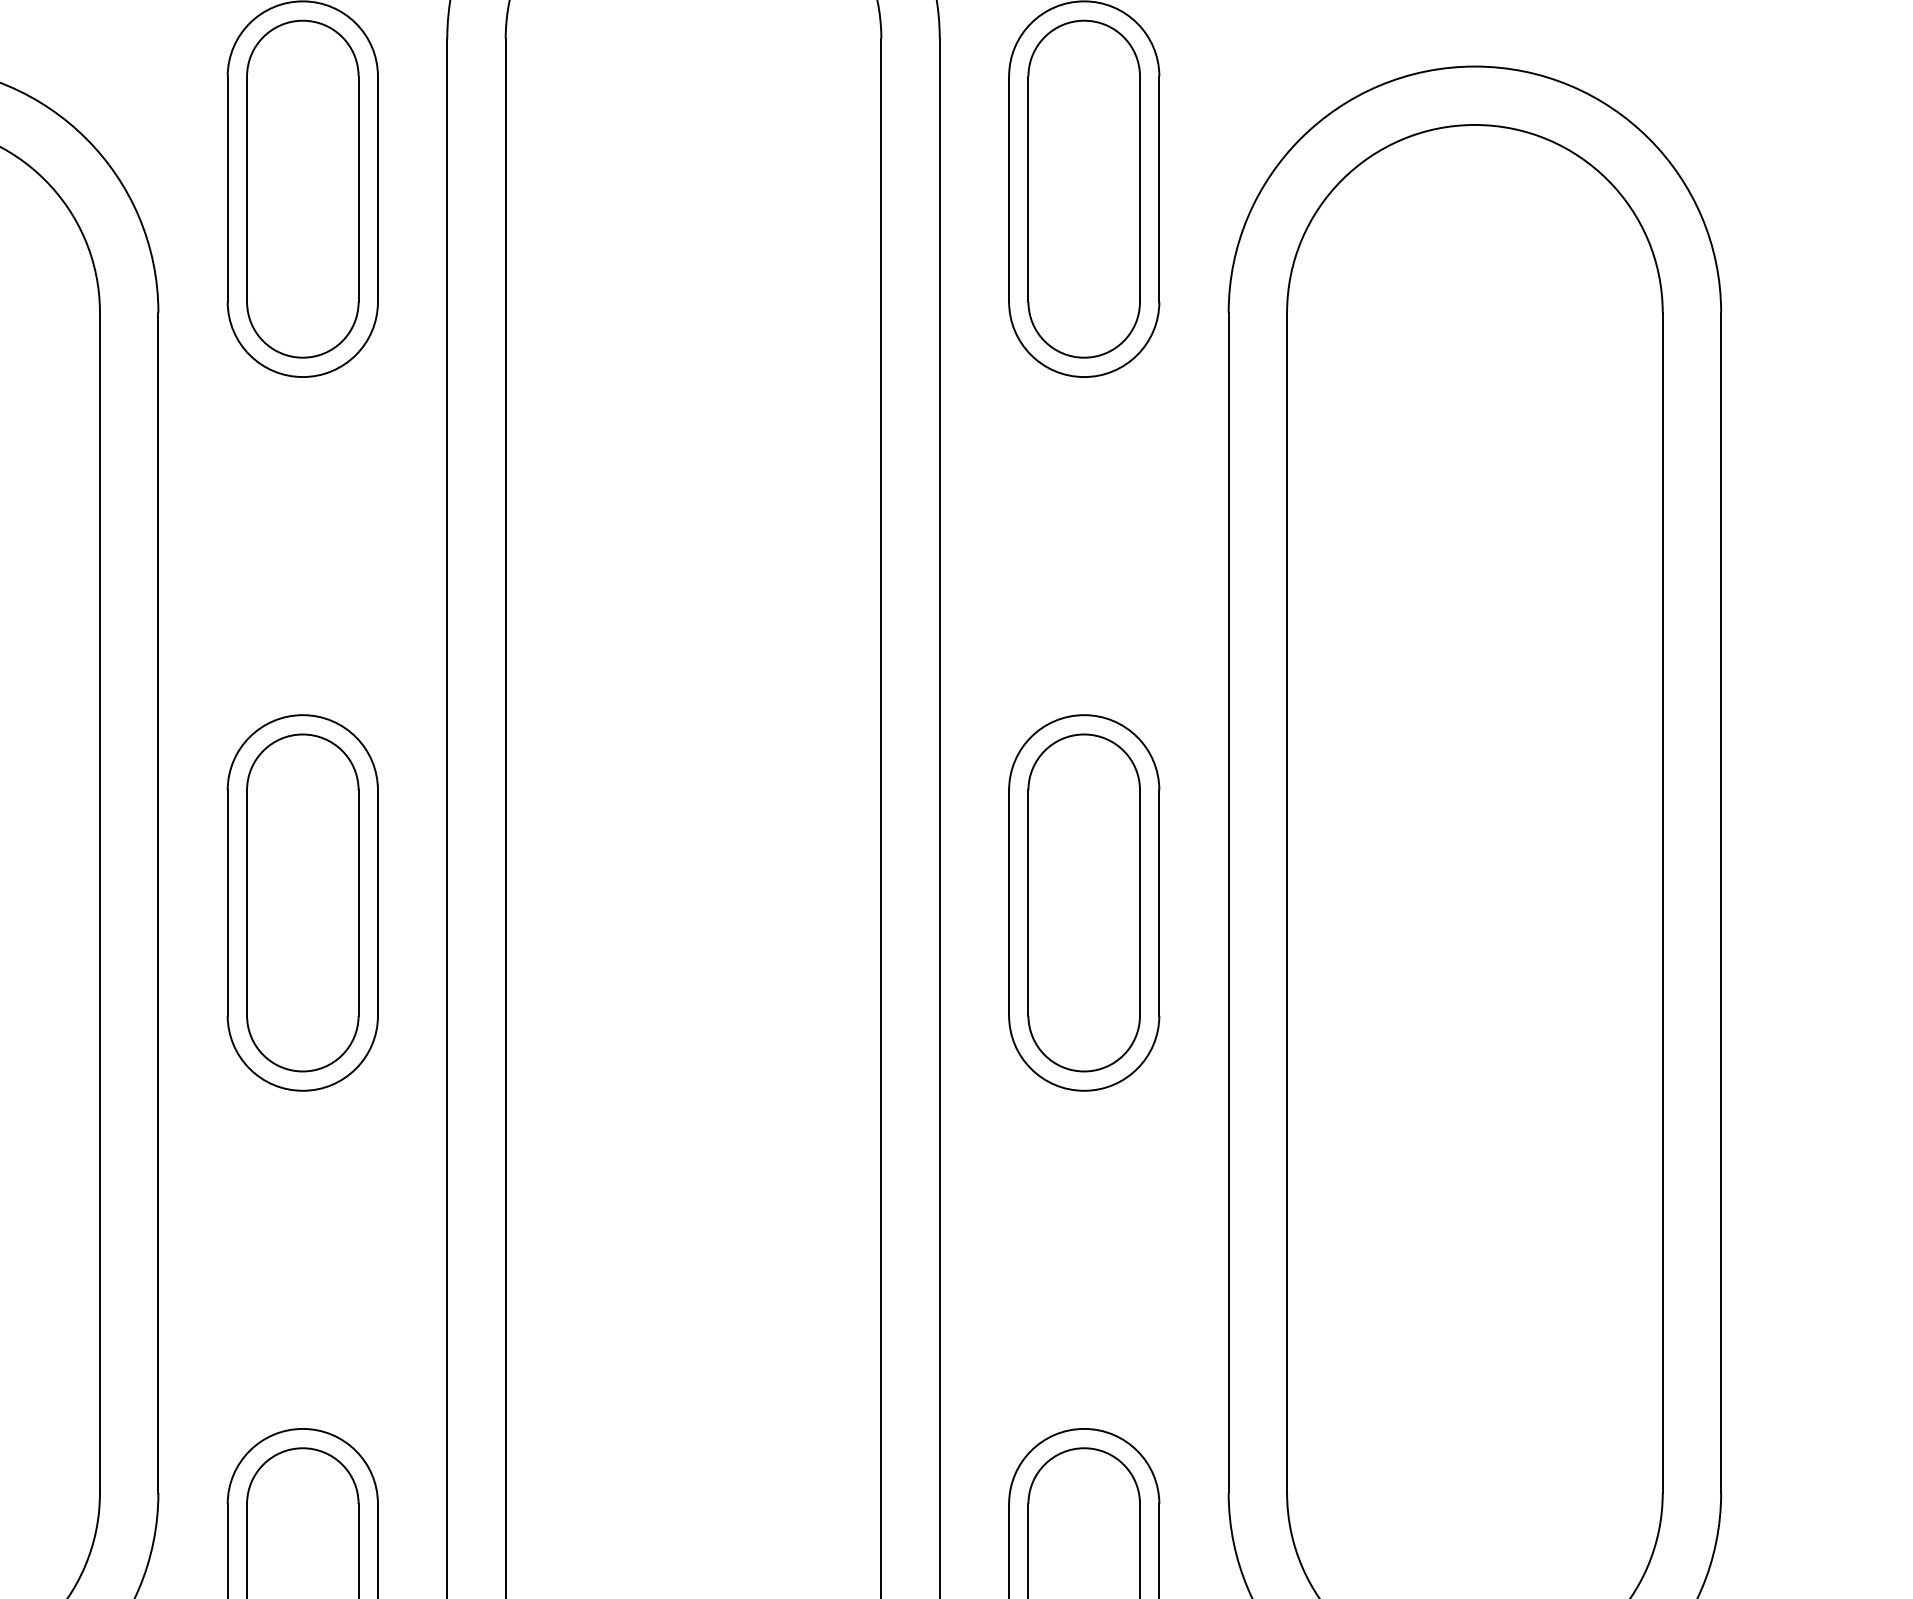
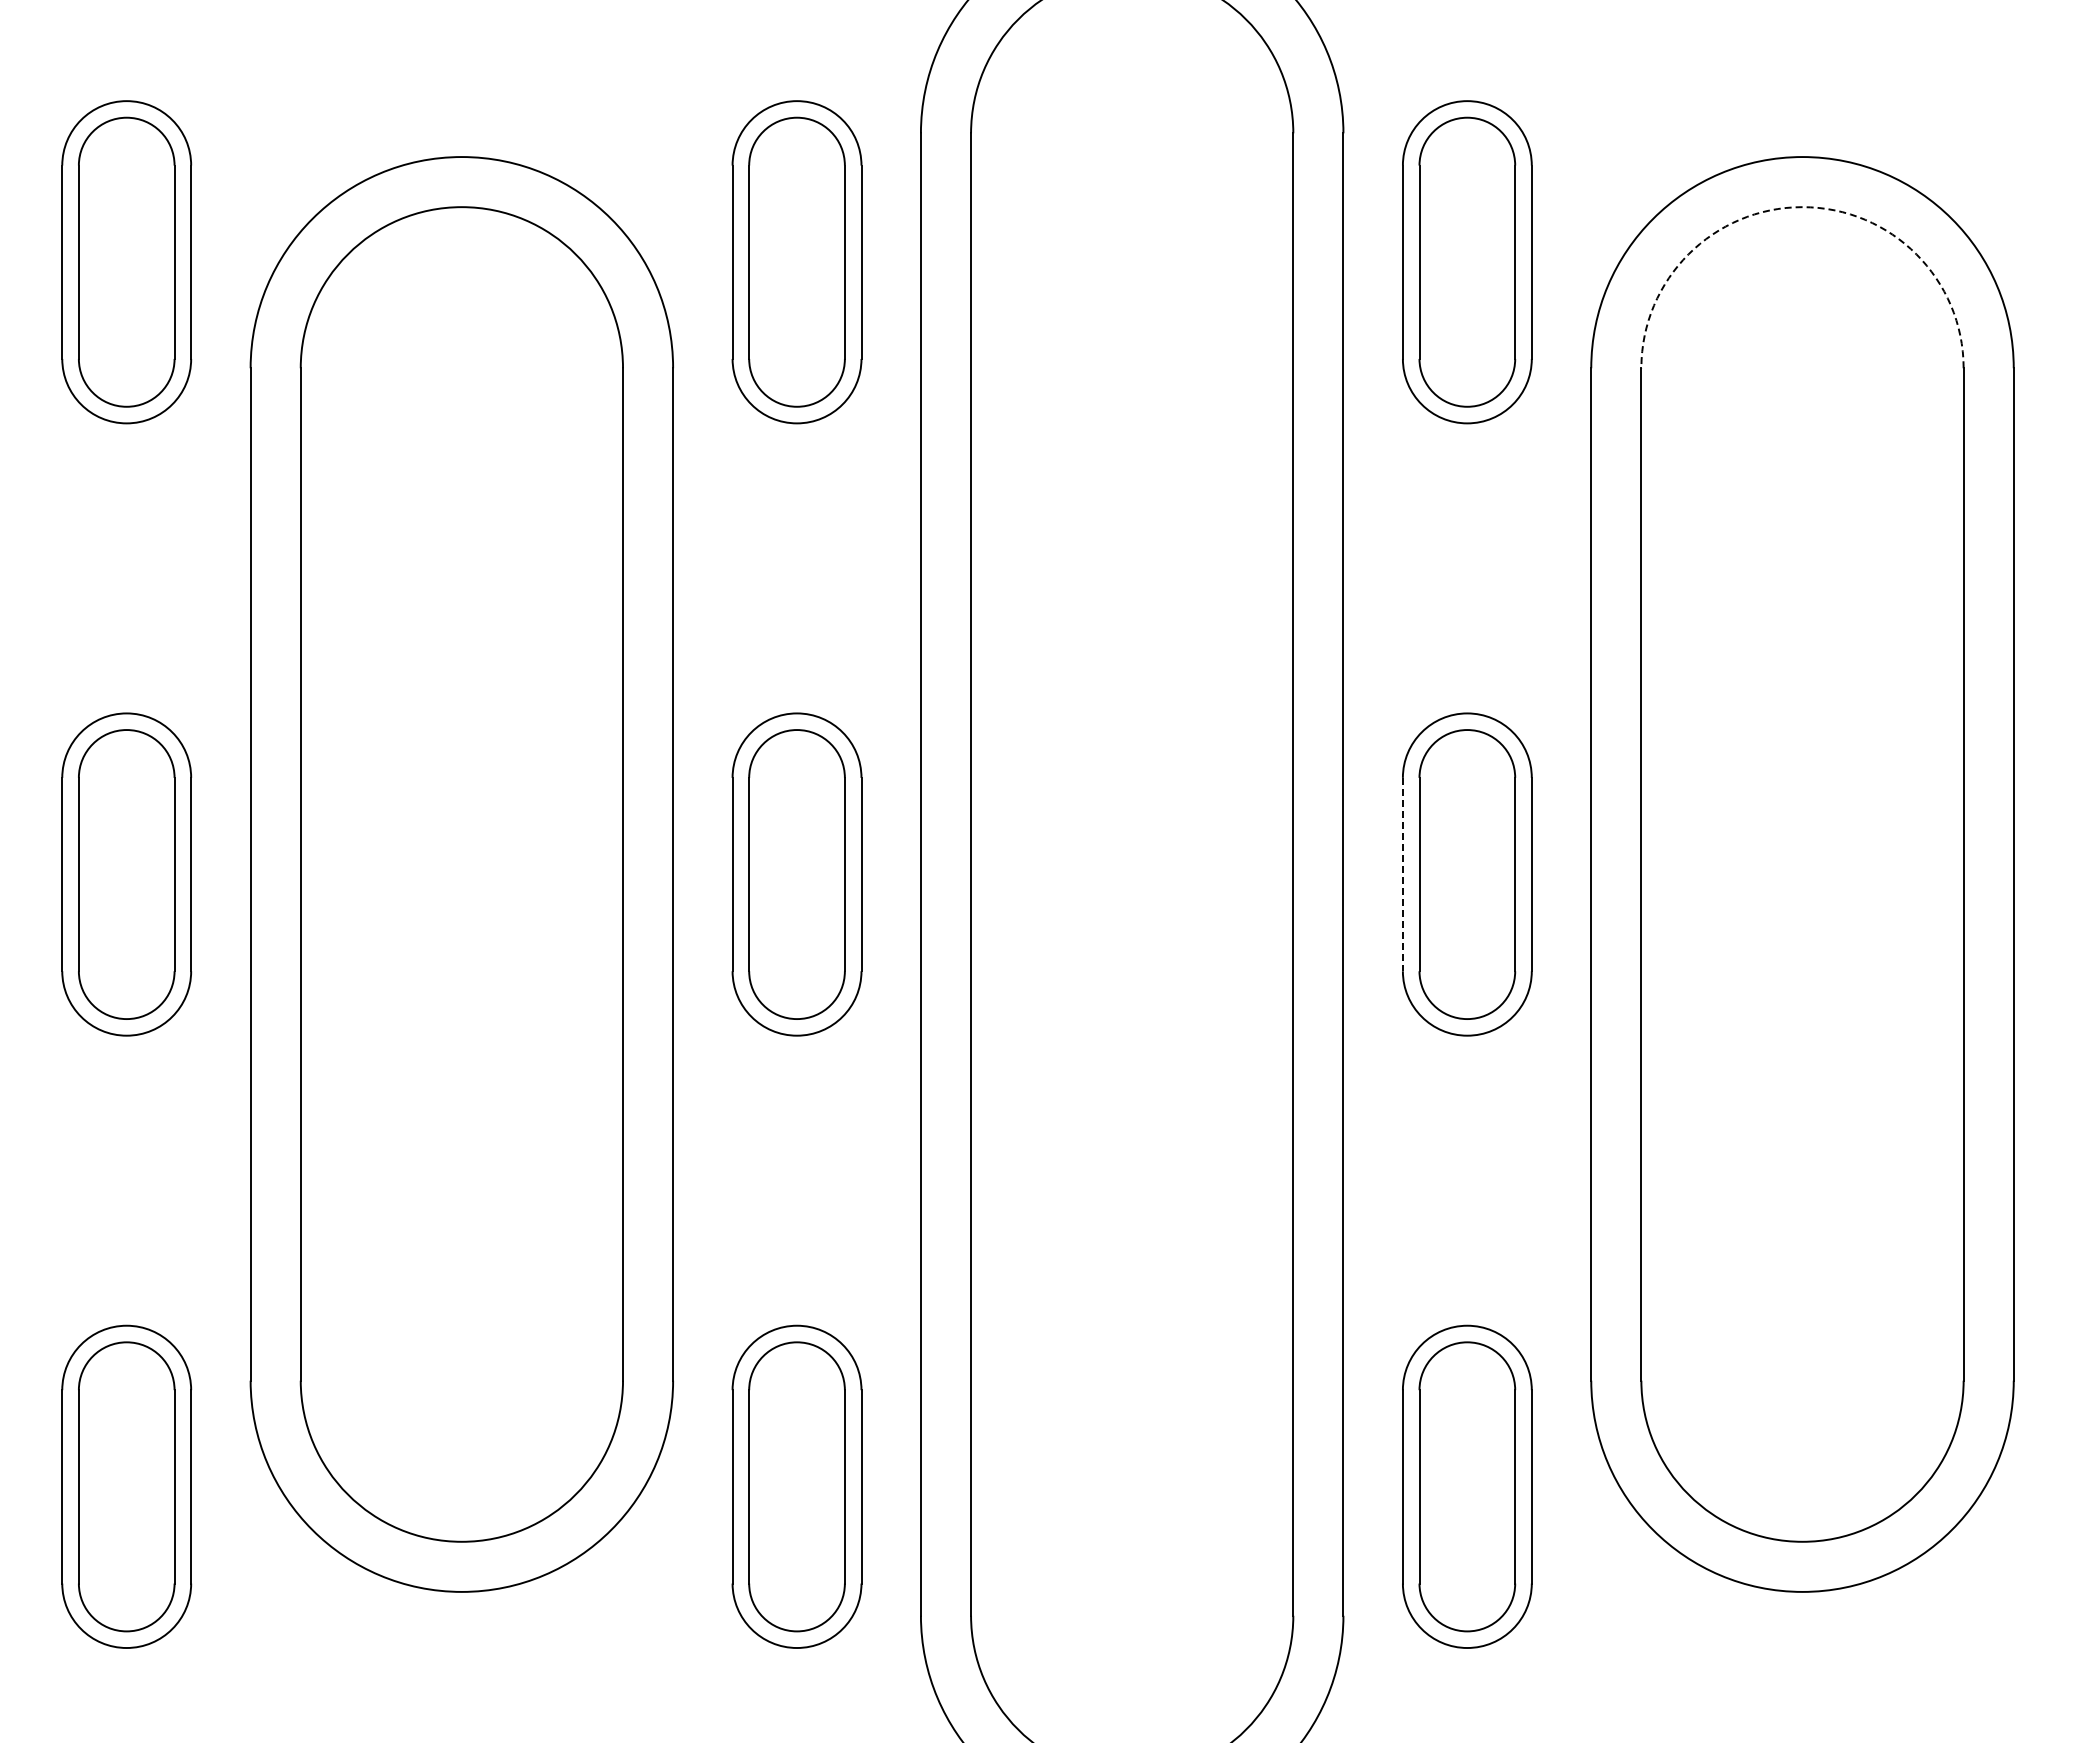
arc: (1474, 125) -> (1802, 207), solid -> dashed
line: (1008, 902) -> (1402, 874), solid -> dashed

